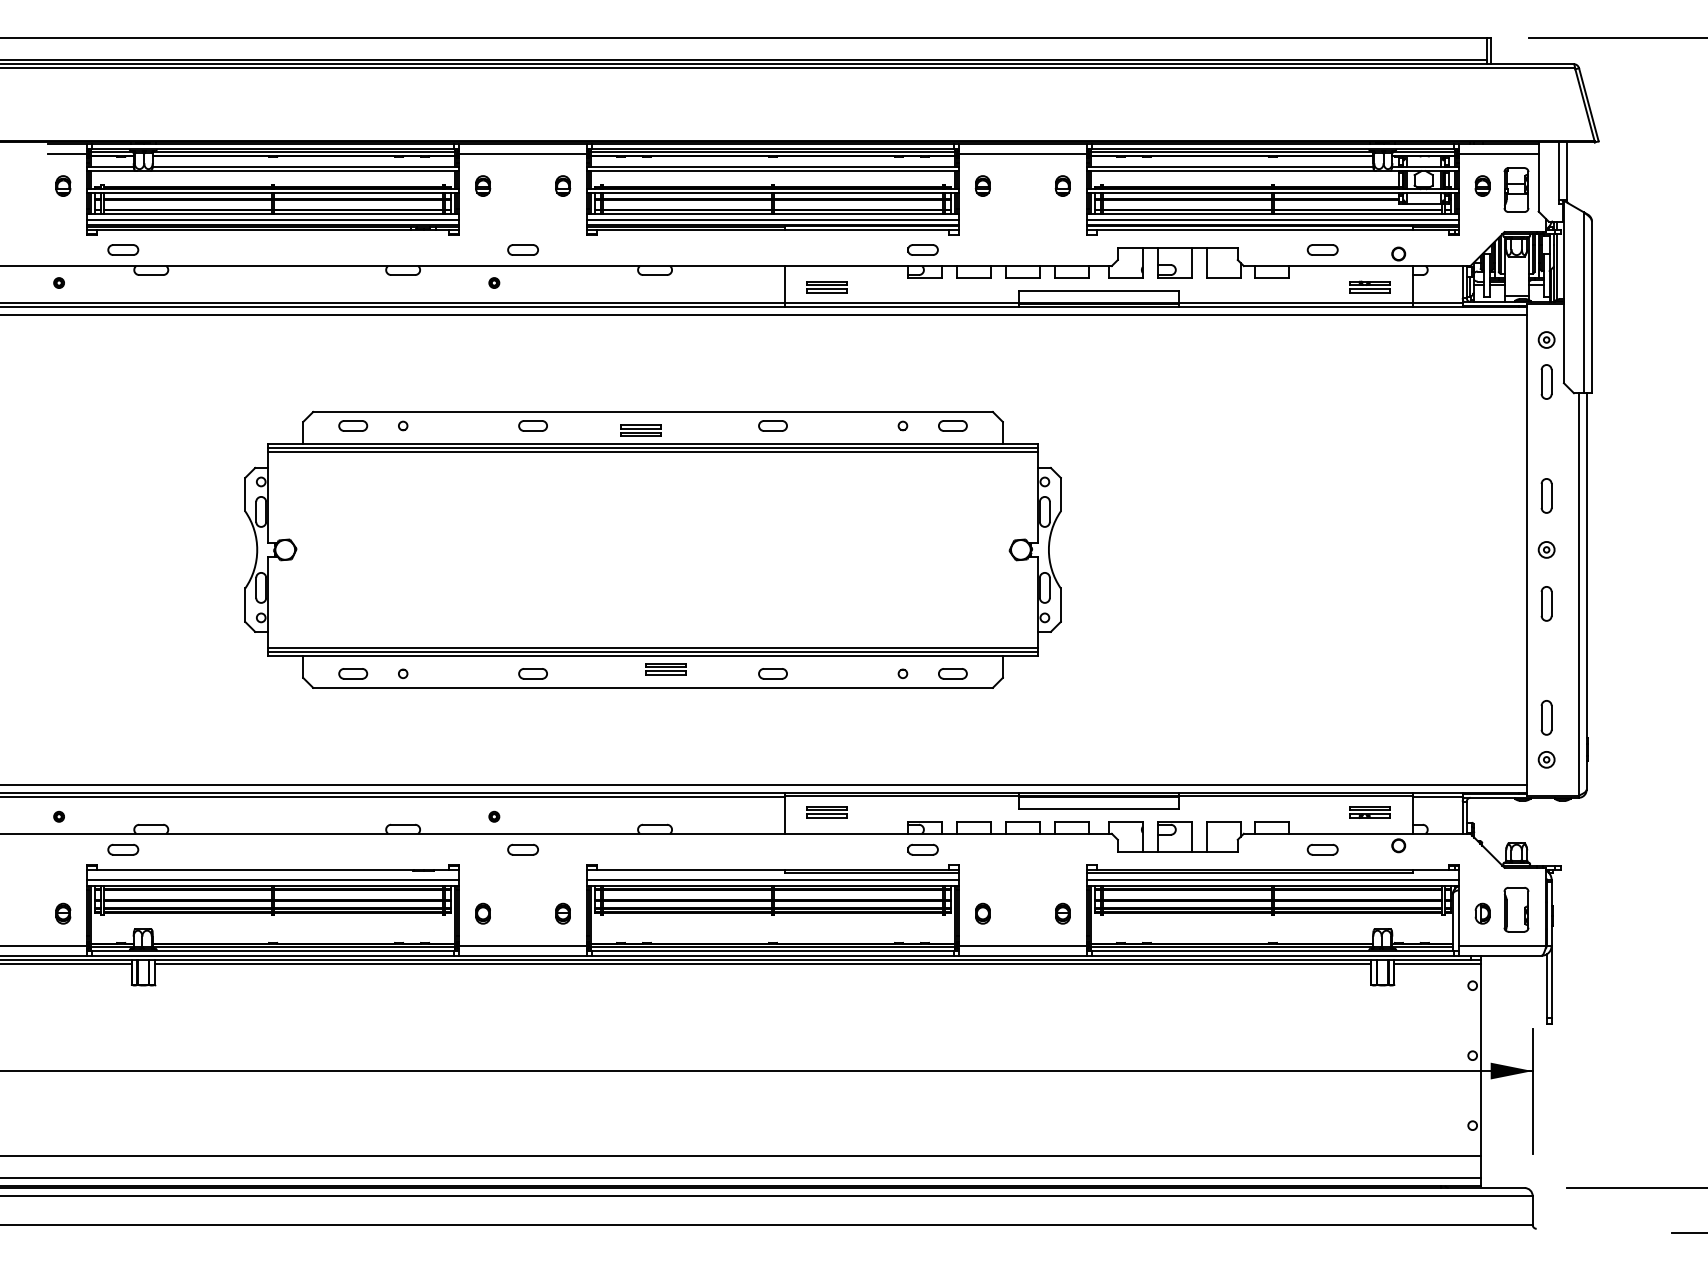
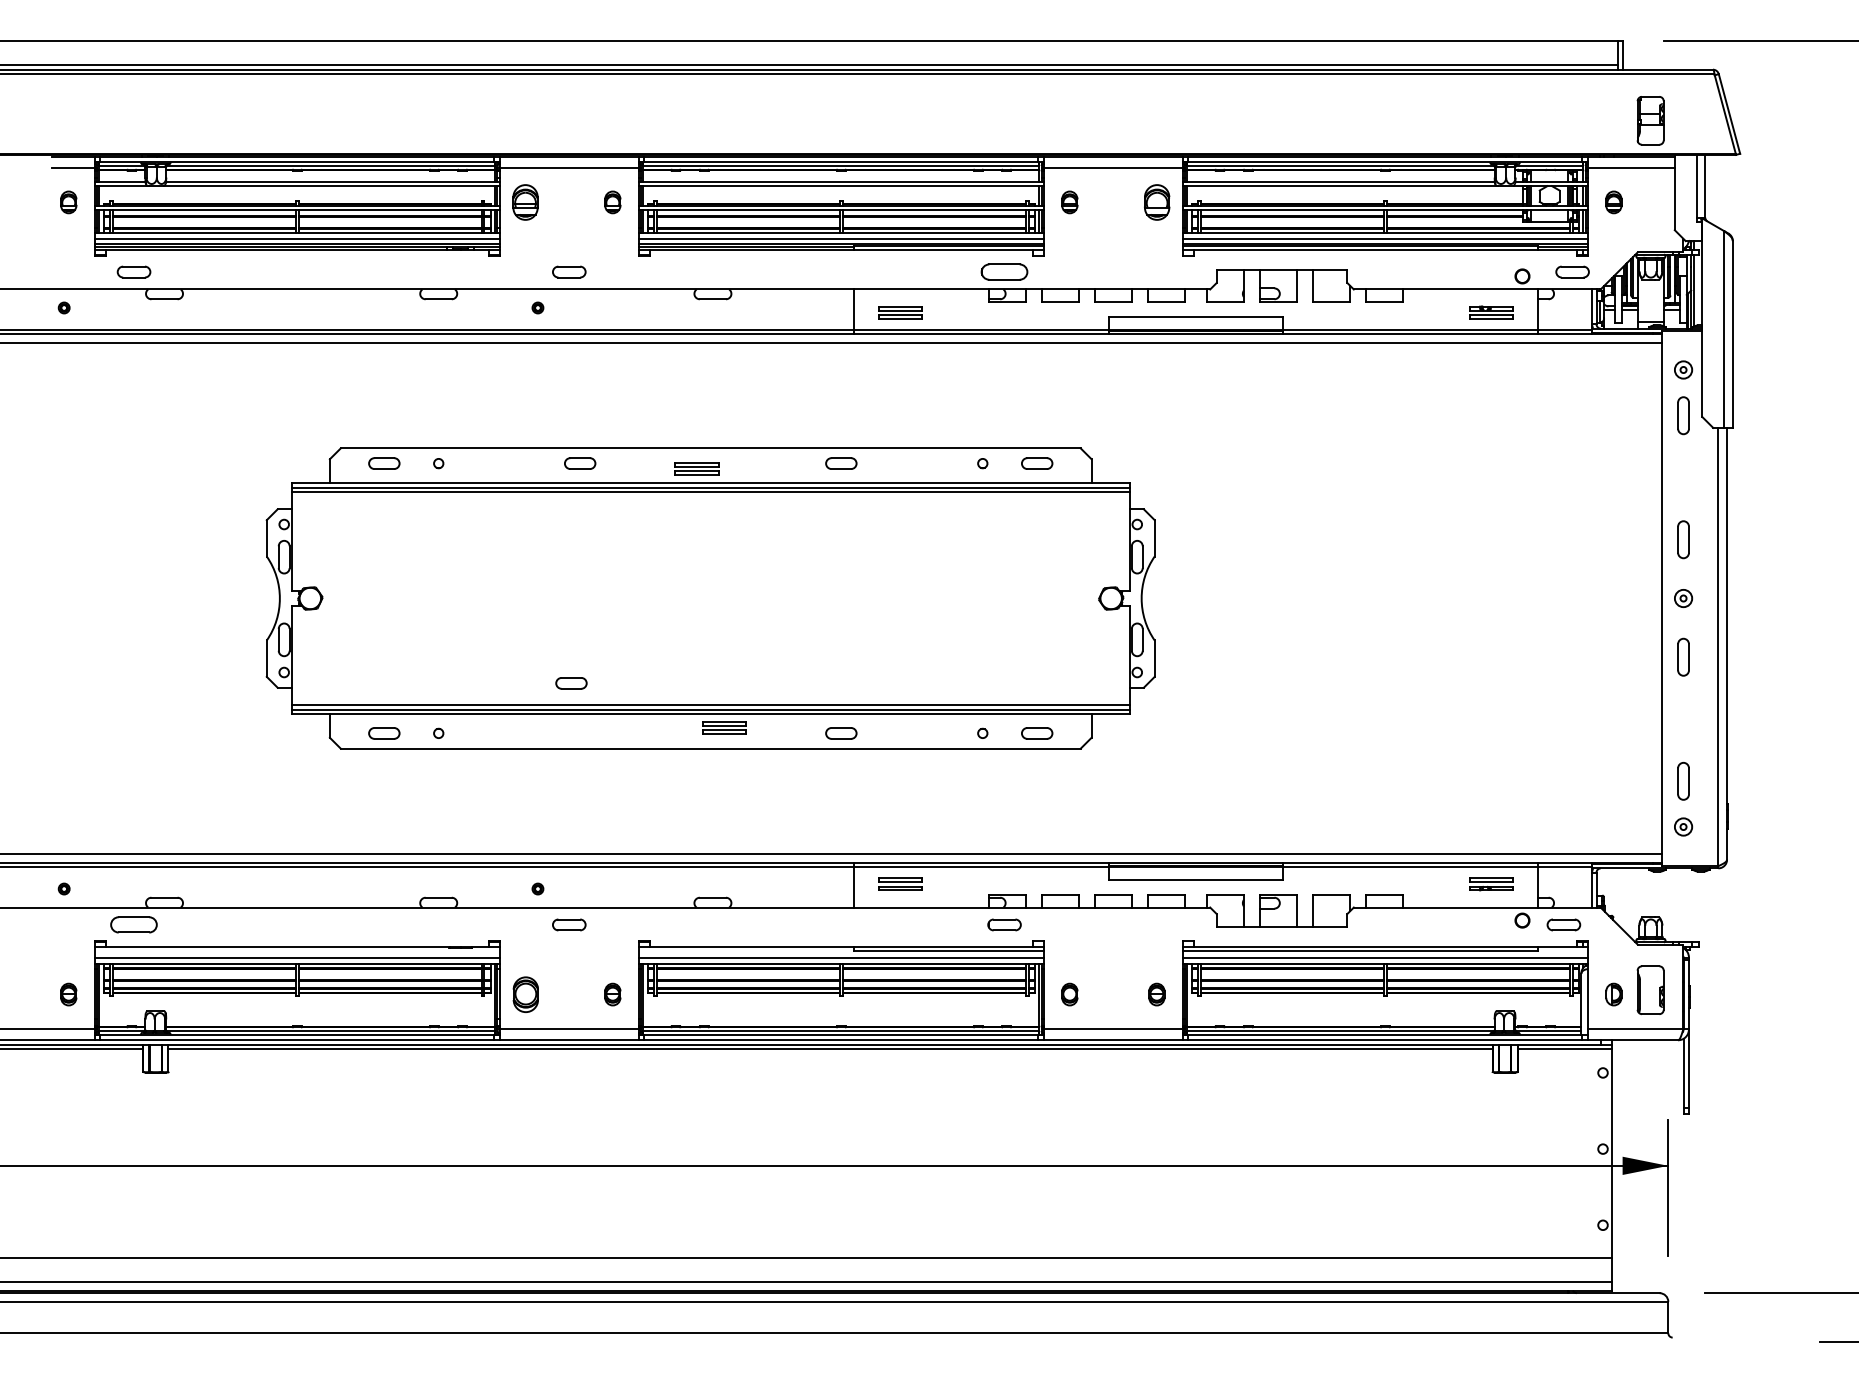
part: (483, 185) -> (526, 201), size x1.6
part: (1062, 185) -> (1156, 201), size x1.6
part: (1516, 189) -> (1650, 120), moved
part: (922, 249) -> (1004, 271), size x1.4
part: (1322, 249) -> (1572, 271), moved
part: (532, 673) -> (570, 682), moved
part: (123, 849) -> (134, 924), size x1.4
part: (1322, 849) -> (1563, 924), moved
part: (482, 913) -> (525, 994), size x1.6

